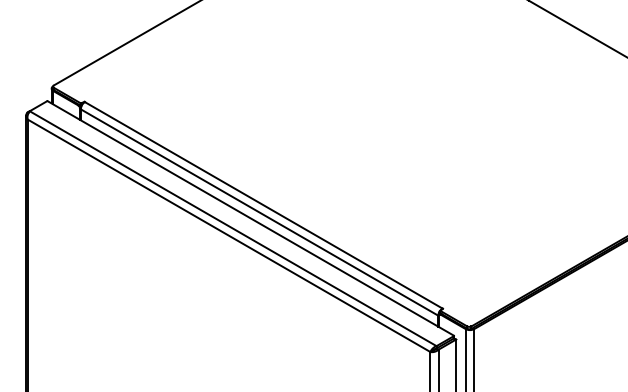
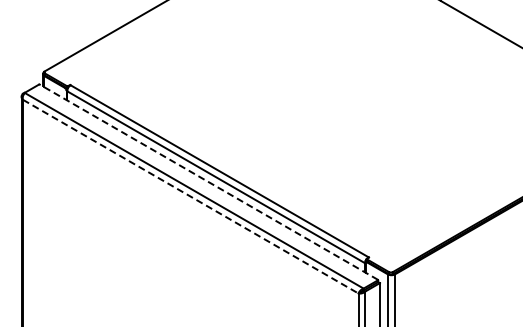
line: (250, 217) -> (208, 181), solid -> dashed
line: (228, 235) -> (190, 196), solid -> dashed

